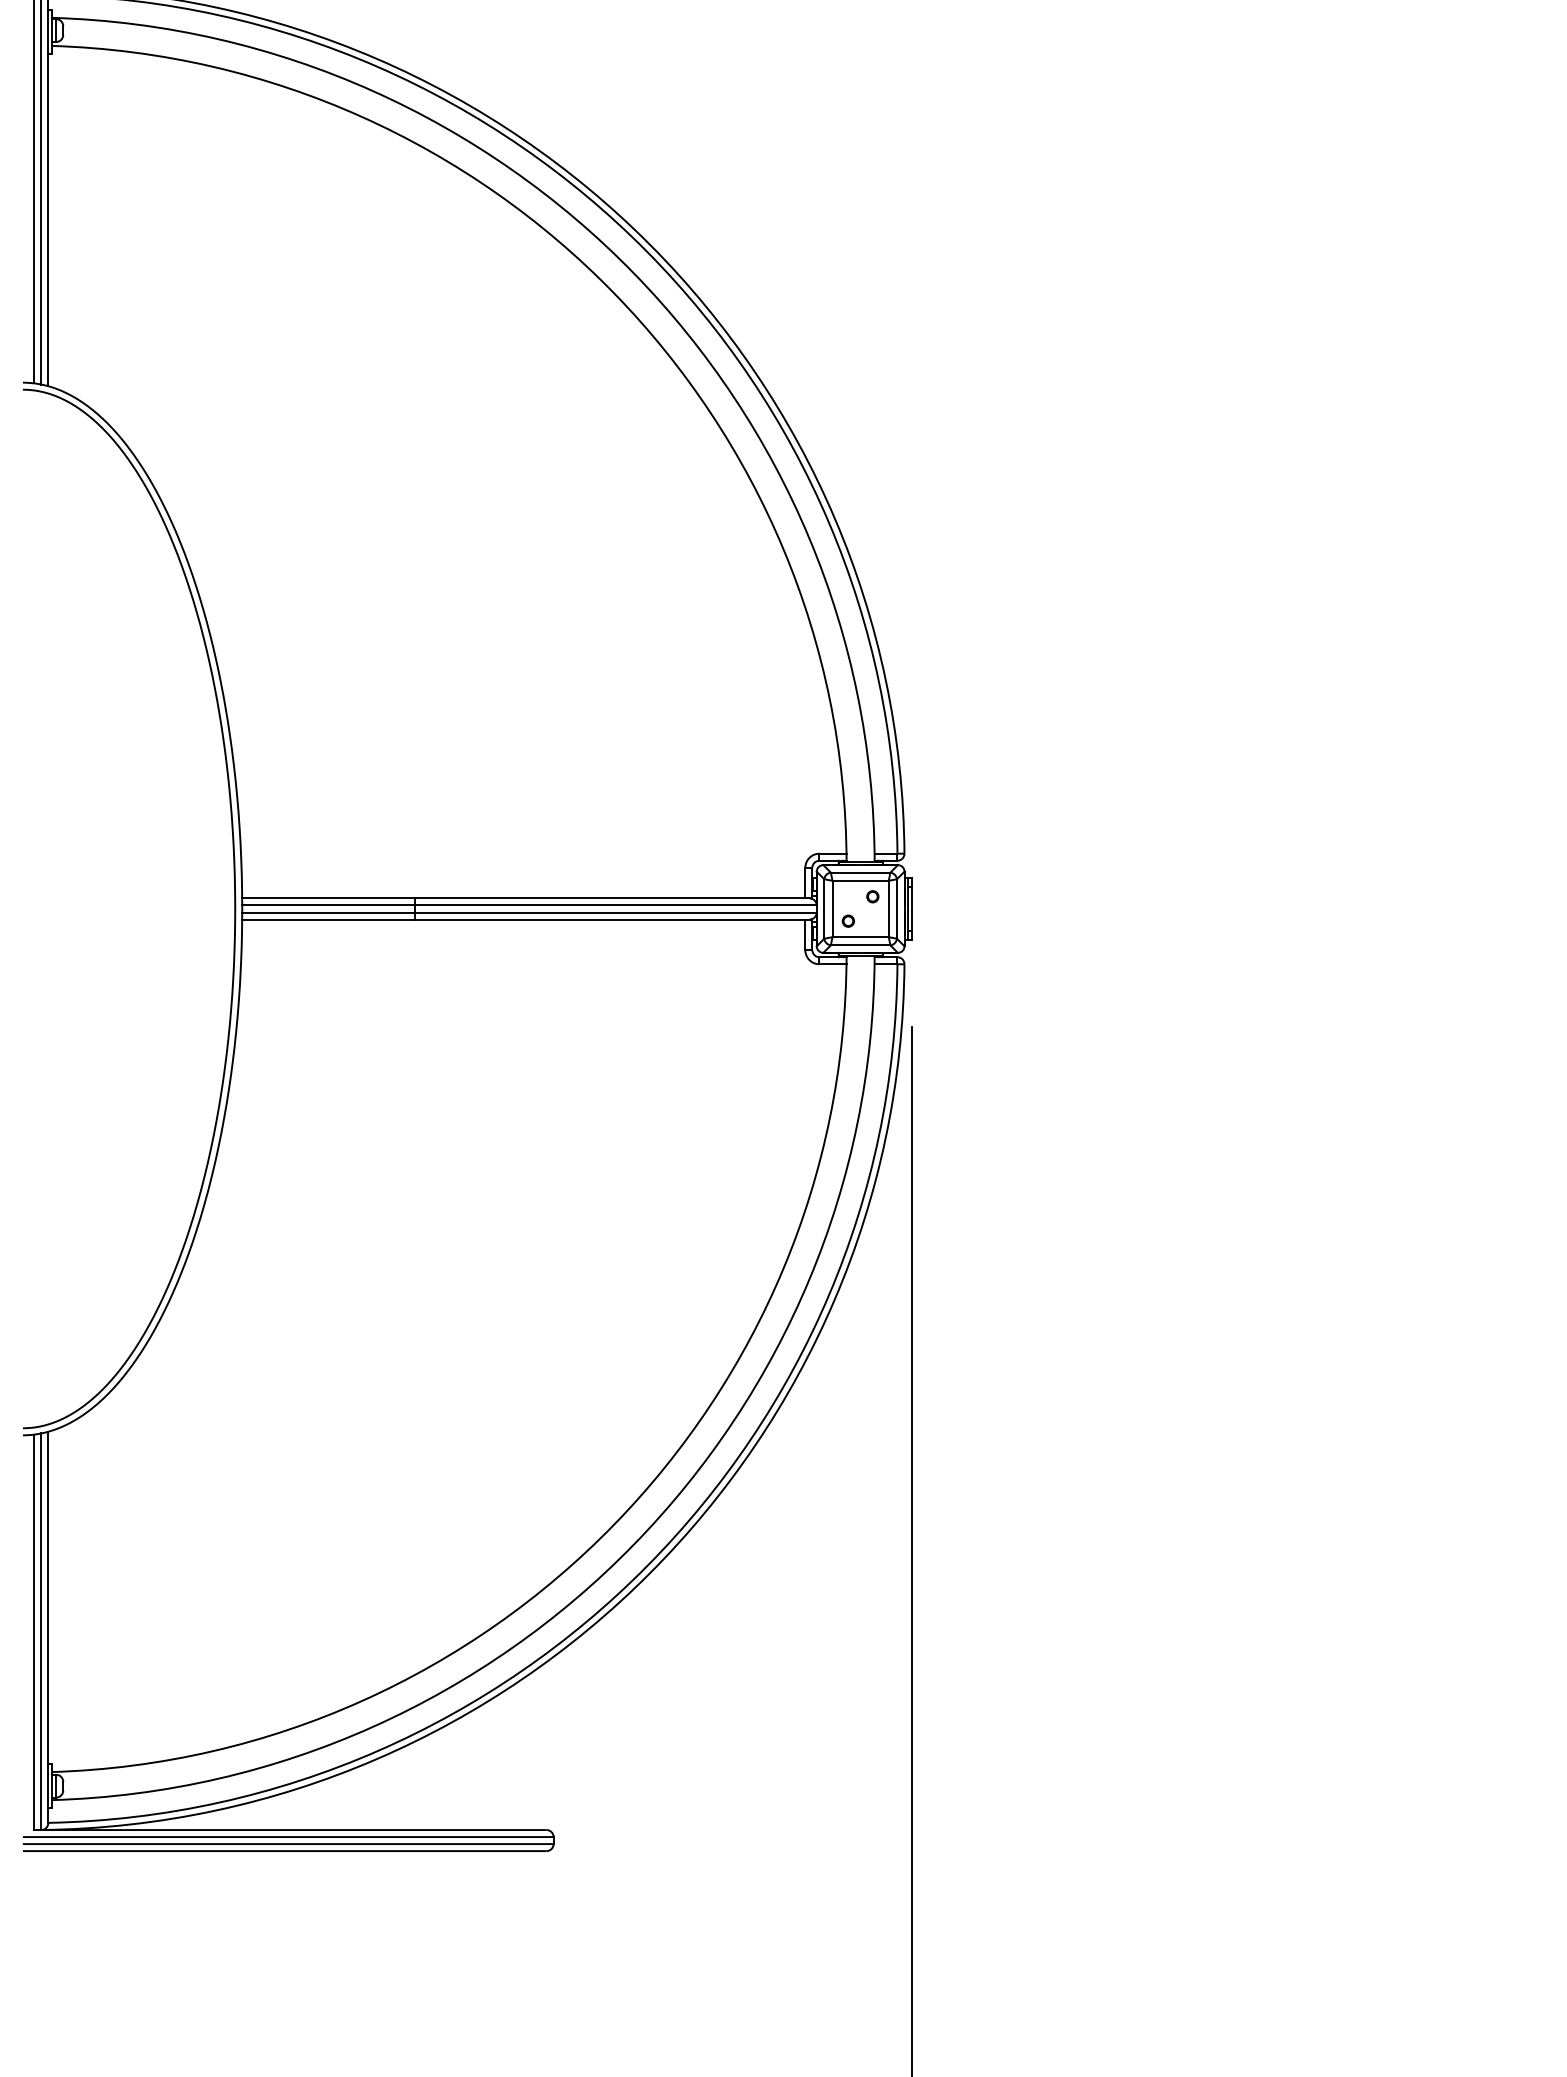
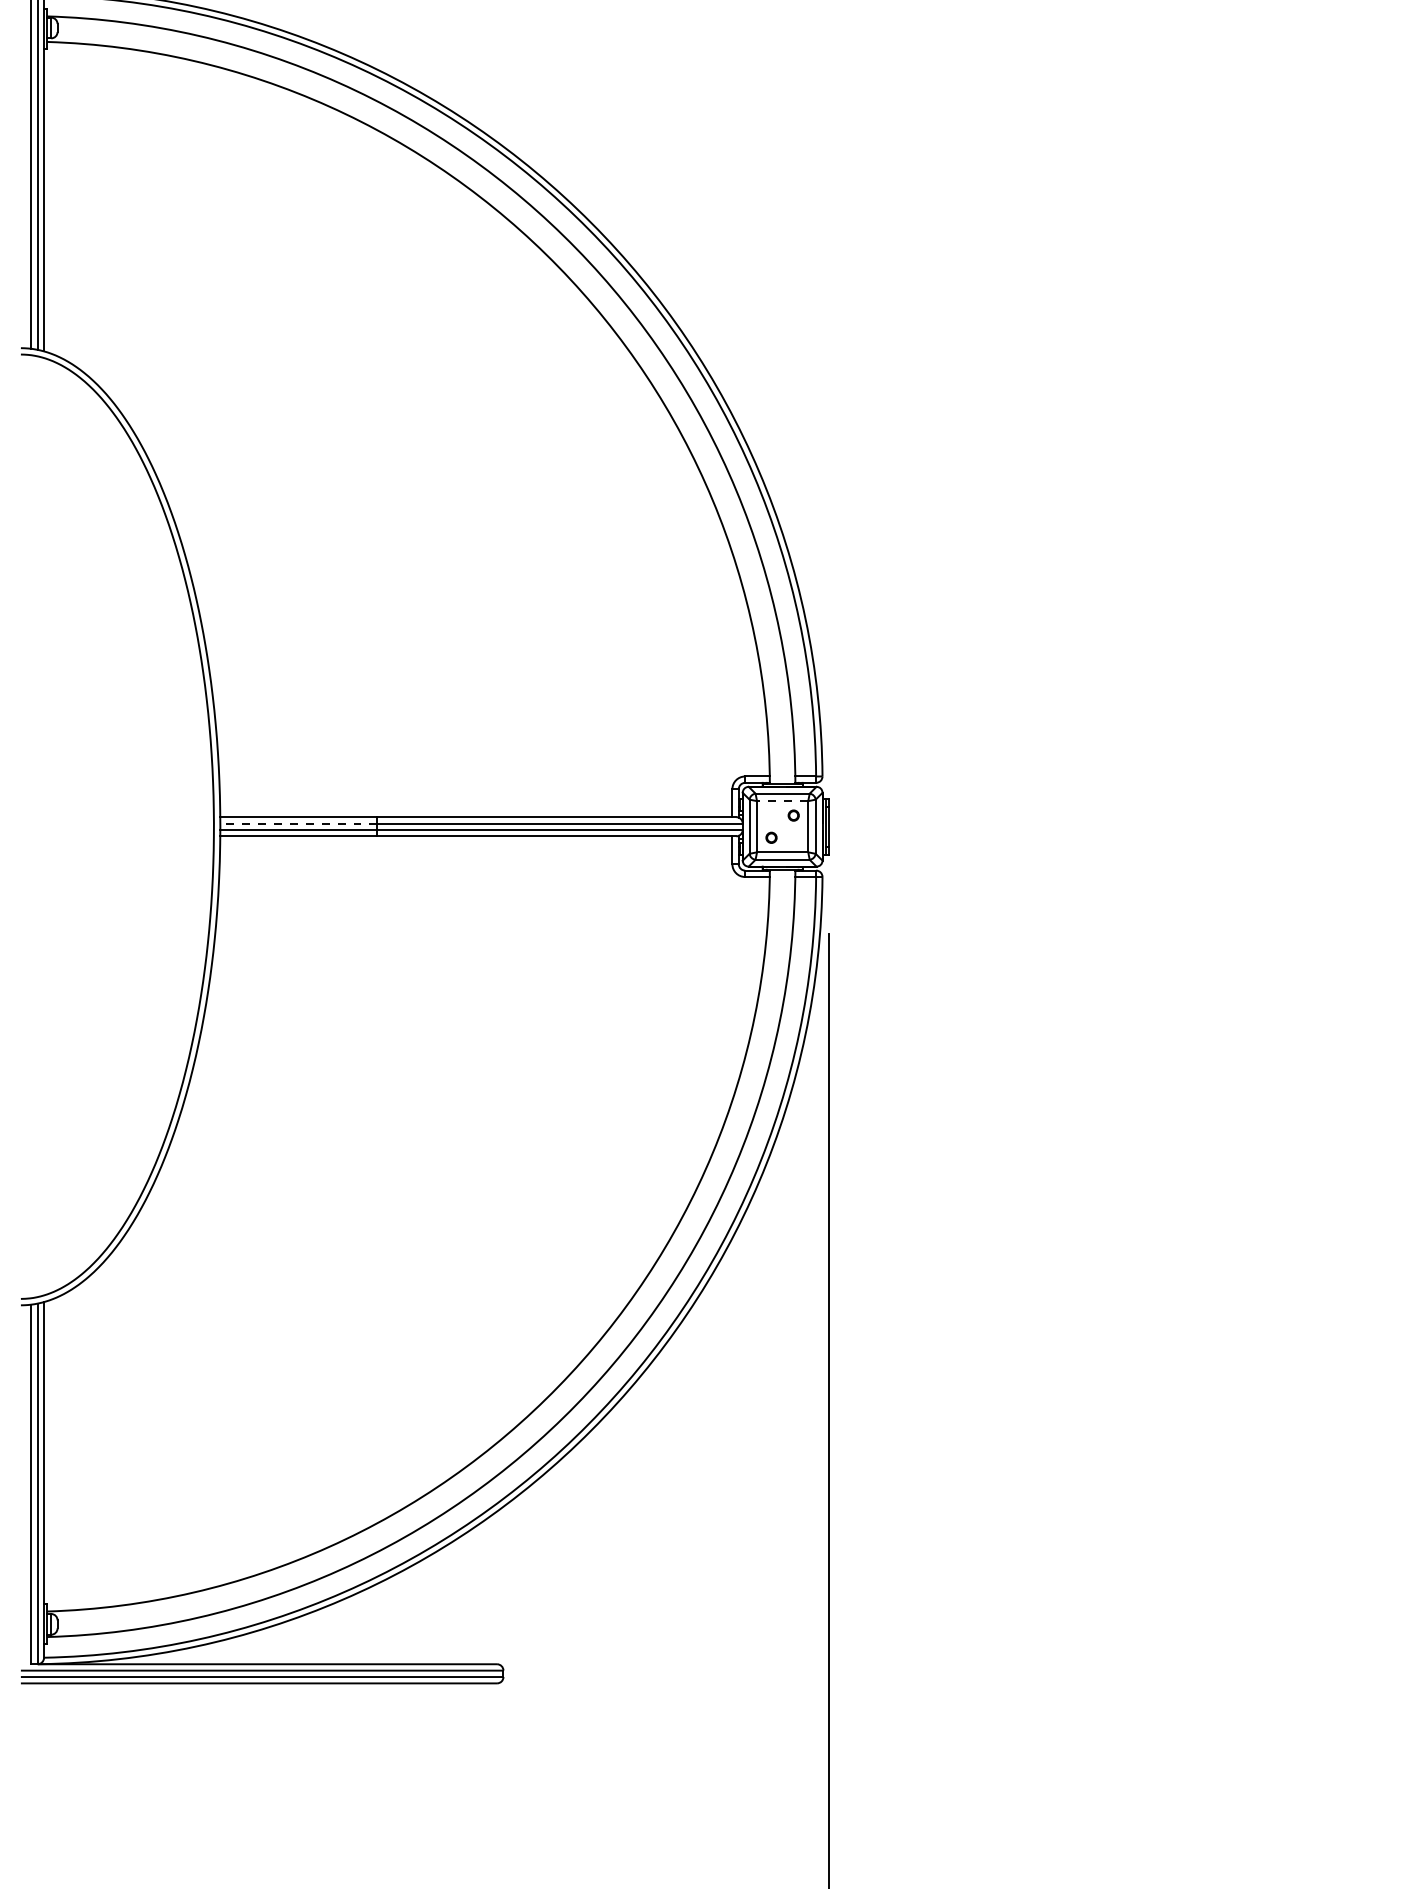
line: (860, 880) -> (782, 800), solid -> dashed
line: (328, 905) -> (298, 823), solid -> dashed

